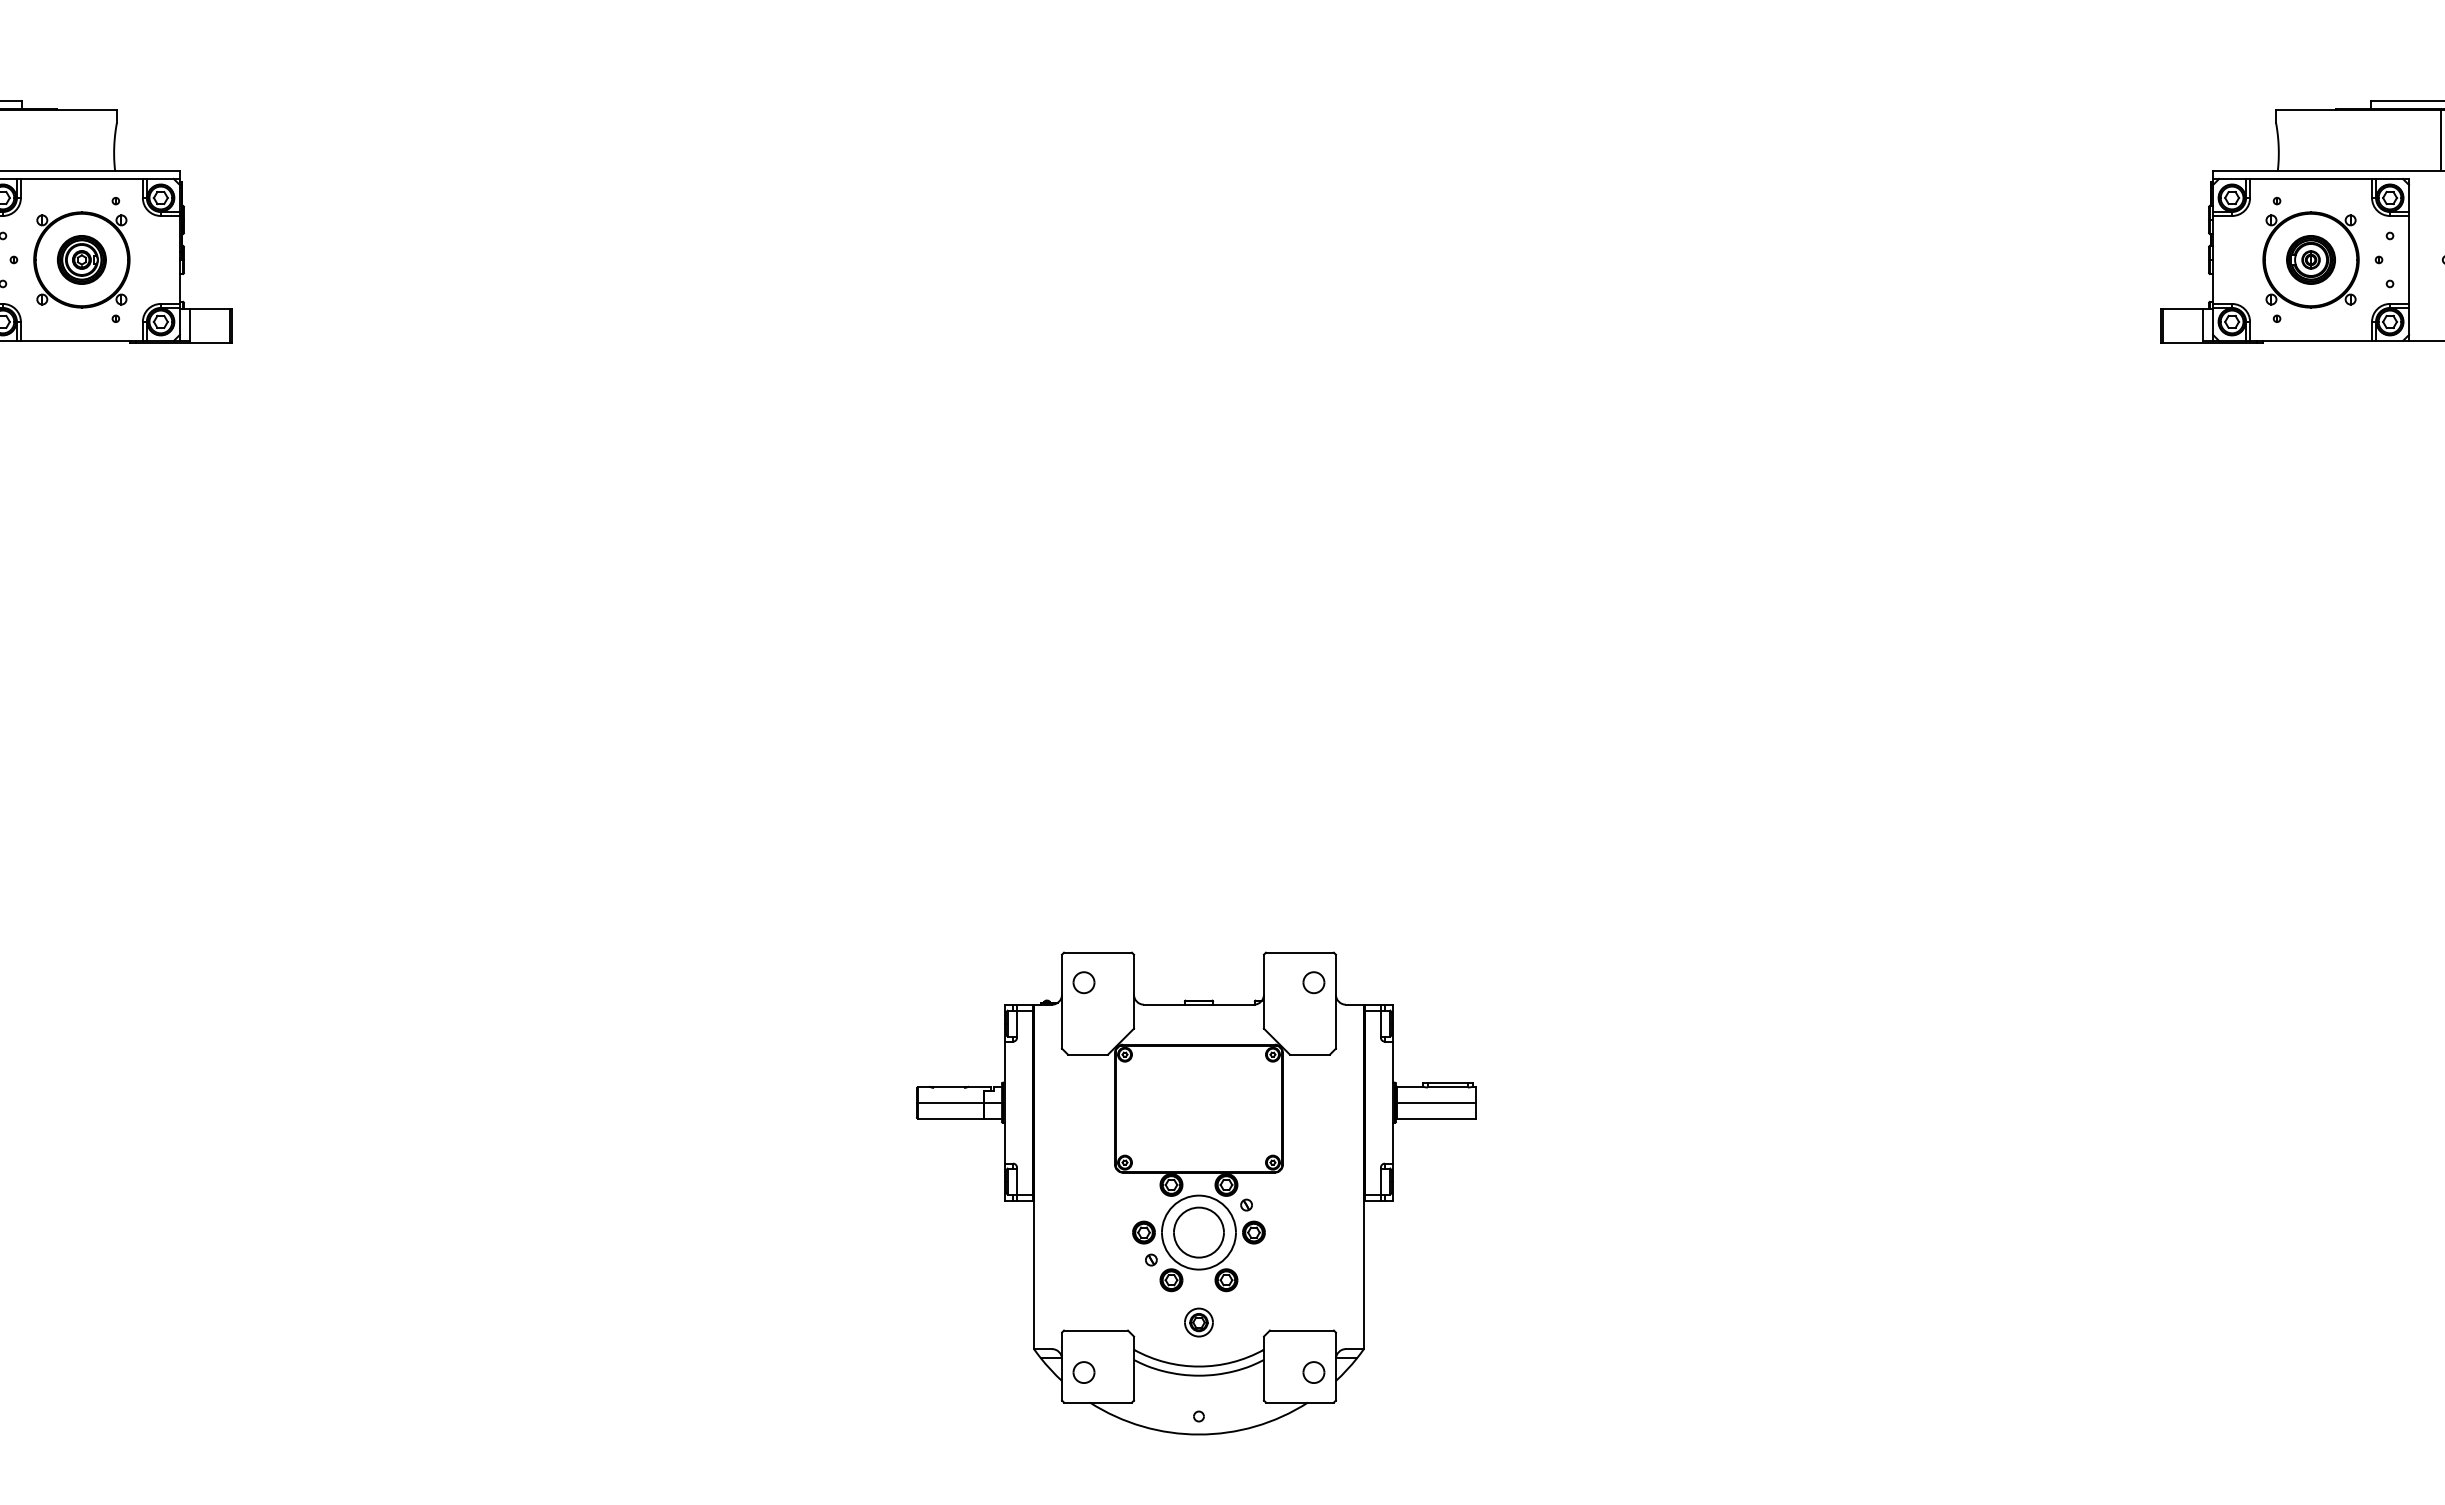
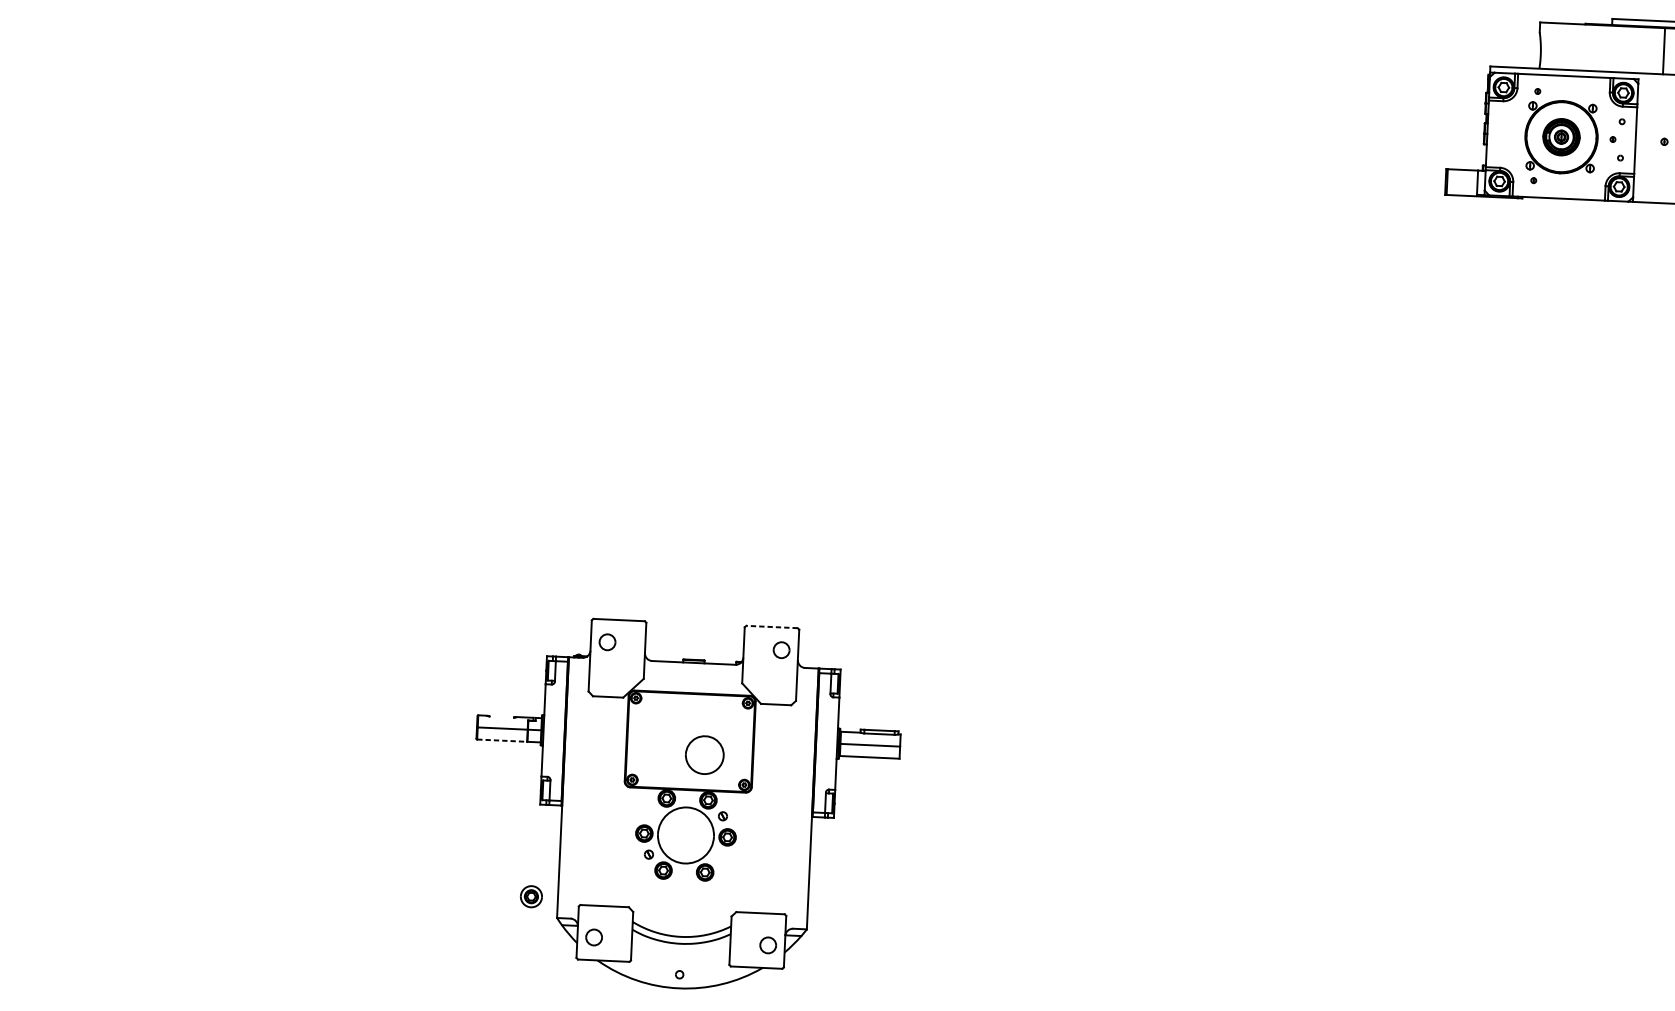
line: (1299, 952) -> (771, 626), solid -> dashed
line: (949, 1087) -> (502, 717), removed
line: (951, 1118) -> (502, 740), solid -> dashed
part: (1198, 1232) -> (704, 755), moved
part: (1198, 1322) -> (531, 896), moved

